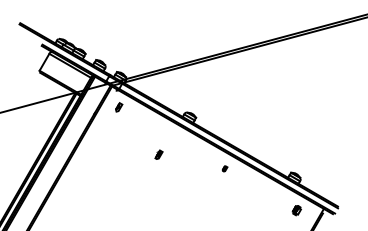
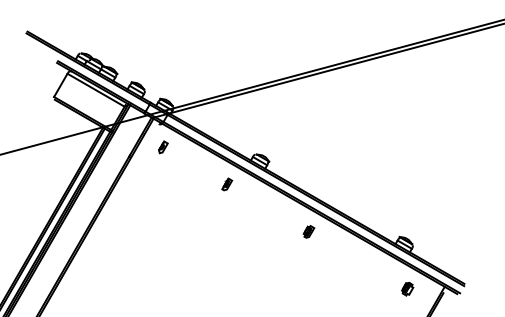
part: (159, 154) -> (227, 184), moved
part: (224, 168) -> (308, 231), size x1.67

